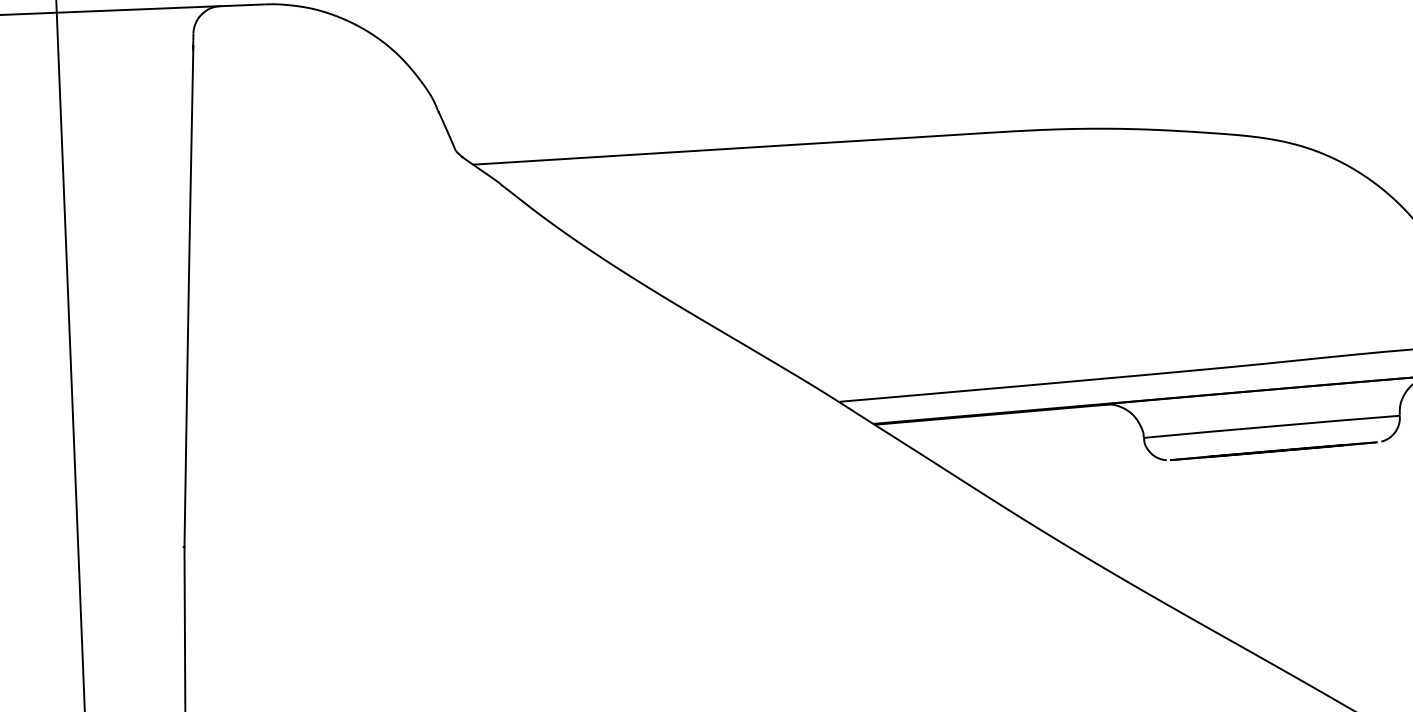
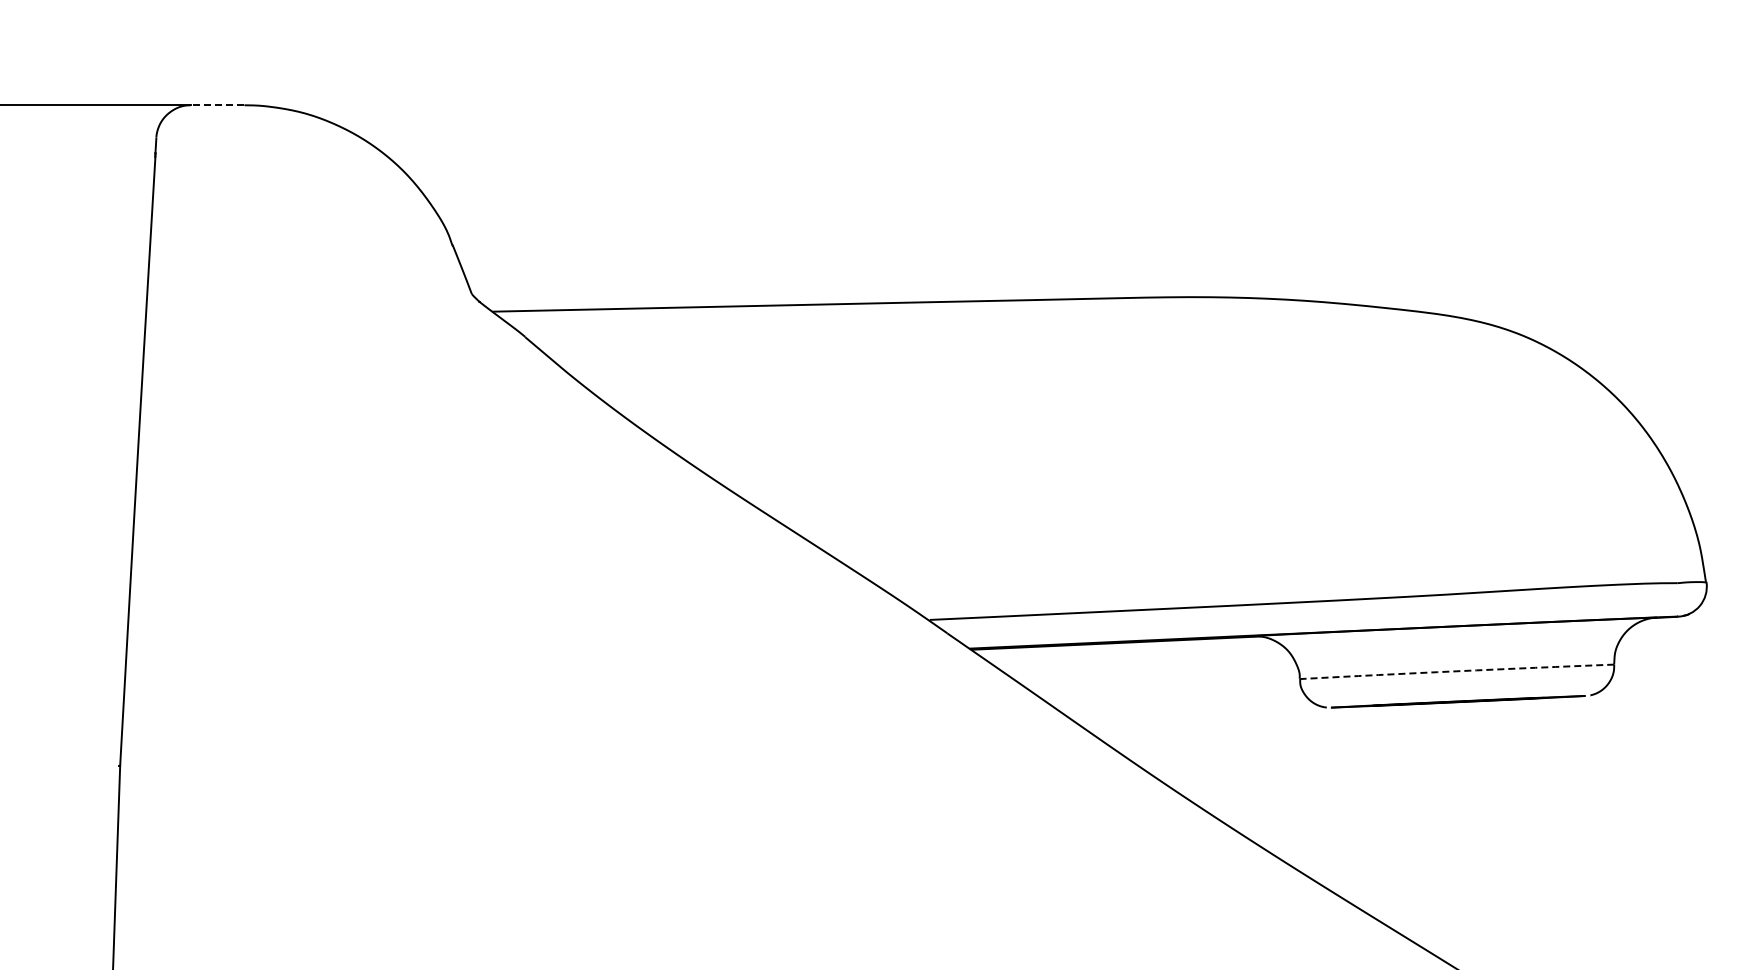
line: (242, 5) -> (217, 105), solid -> dashed
arc: (1271, 426) -> (1456, 671), solid -> dashed

